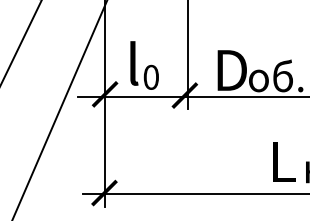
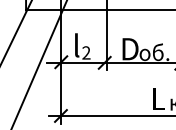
text: (151, 76) -> (86, 52), 0 -> 2

